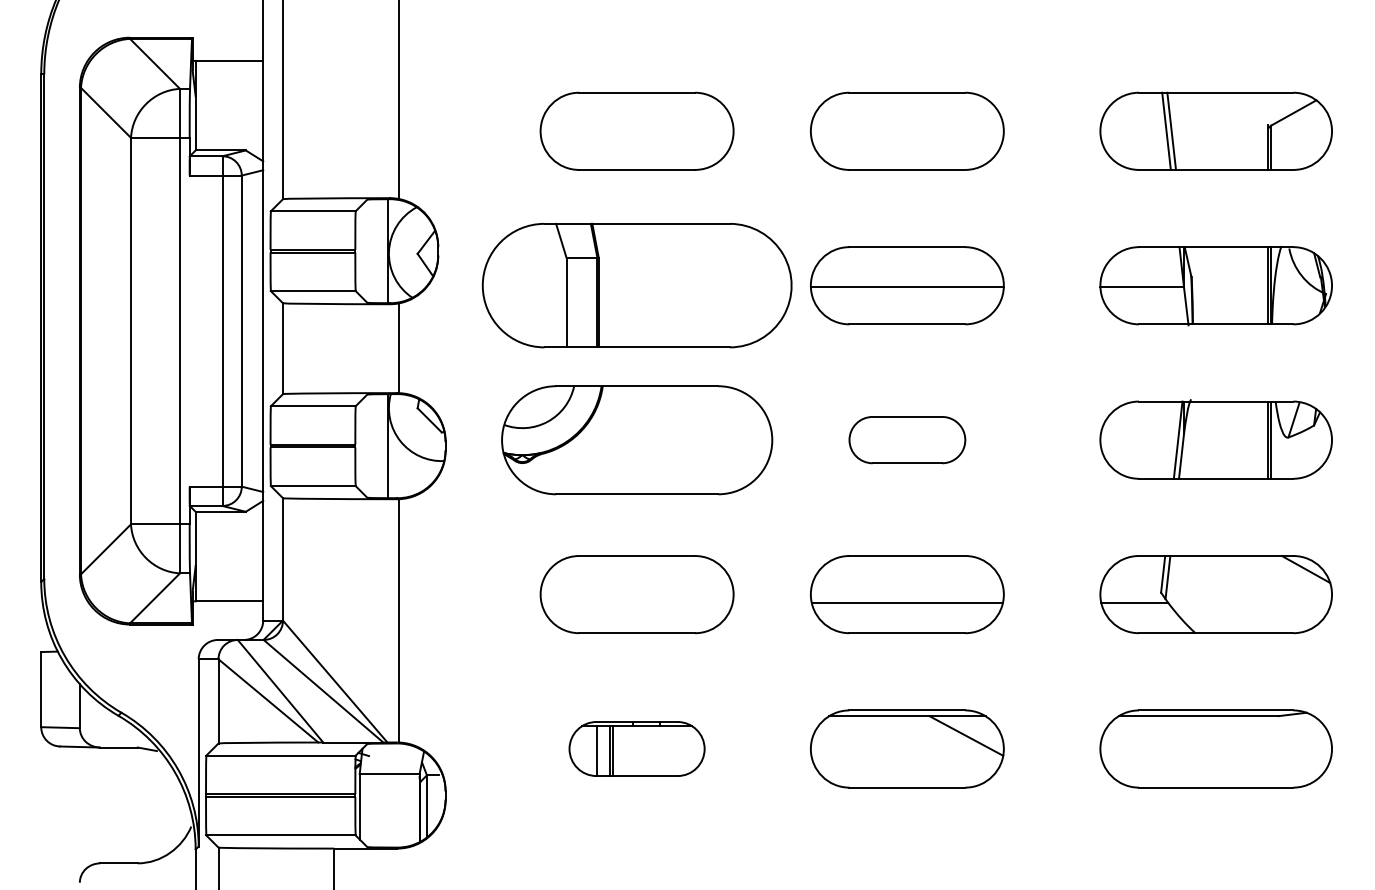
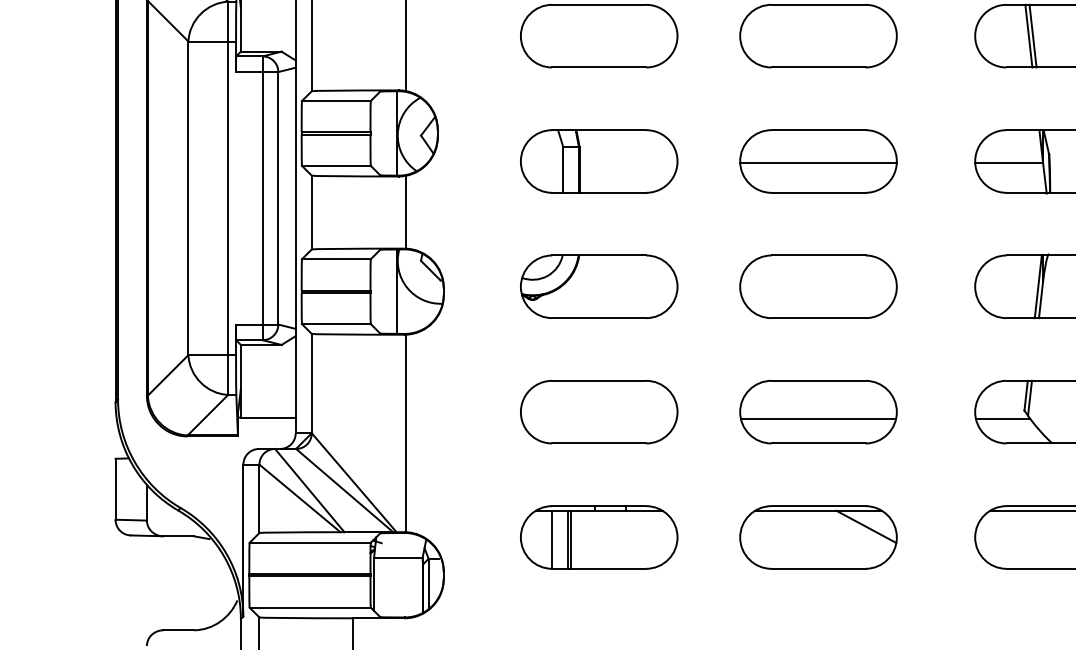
part: (636, 285) -> (598, 161), size x0.62
part: (636, 439) -> (598, 286), size x0.71
part: (907, 439) -> (818, 286), size x1.67
part: (636, 748) -> (598, 537), size x1.43

